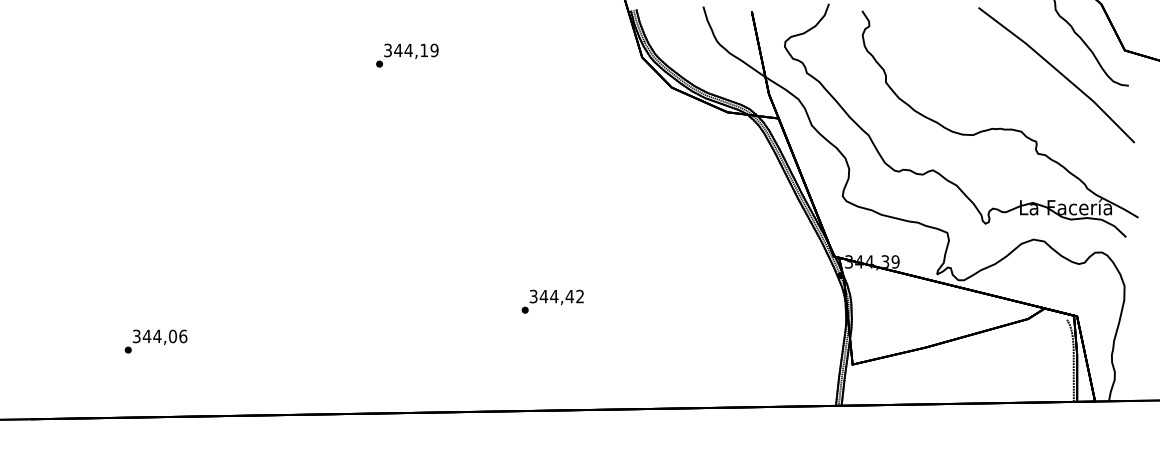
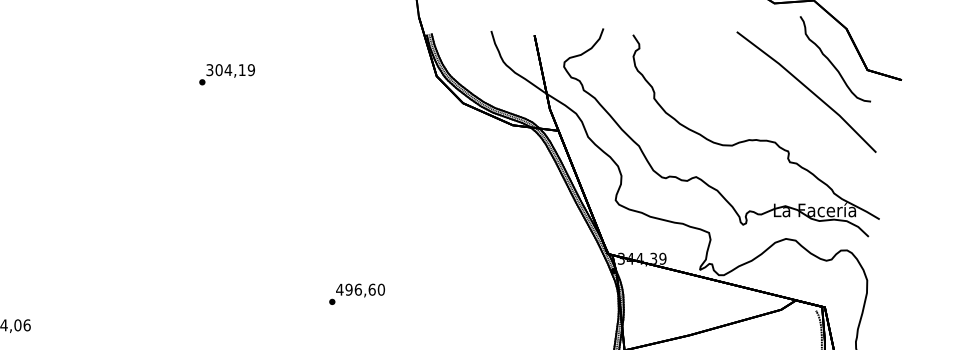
text: (398, 50) -> (219, 70), 344,19 -> 304,19
text: (556, 296) -> (360, 289), 344,42 -> 496,60

